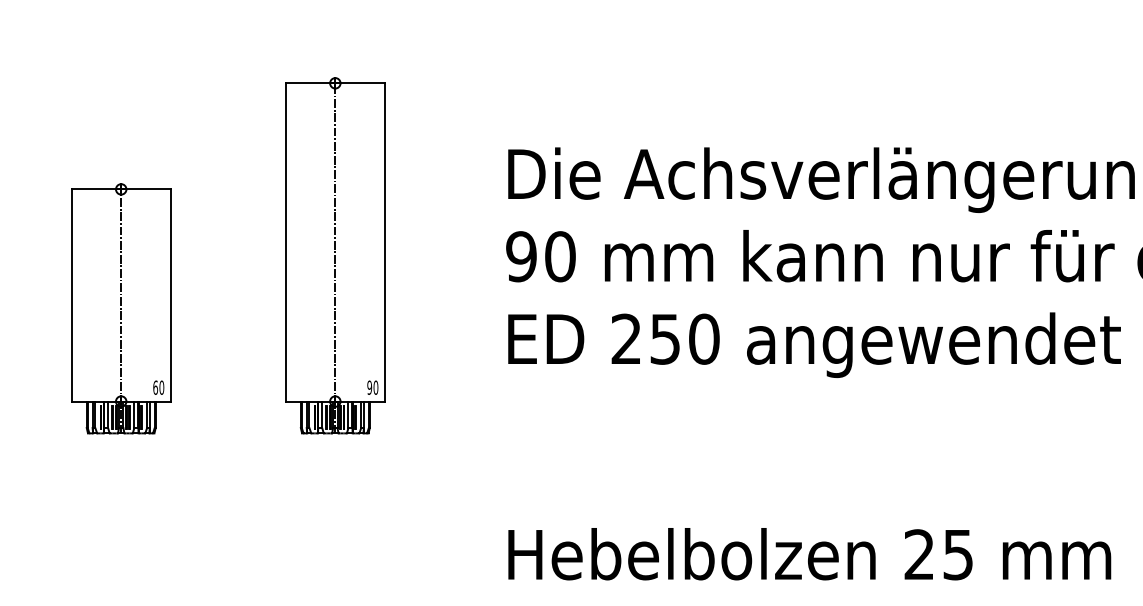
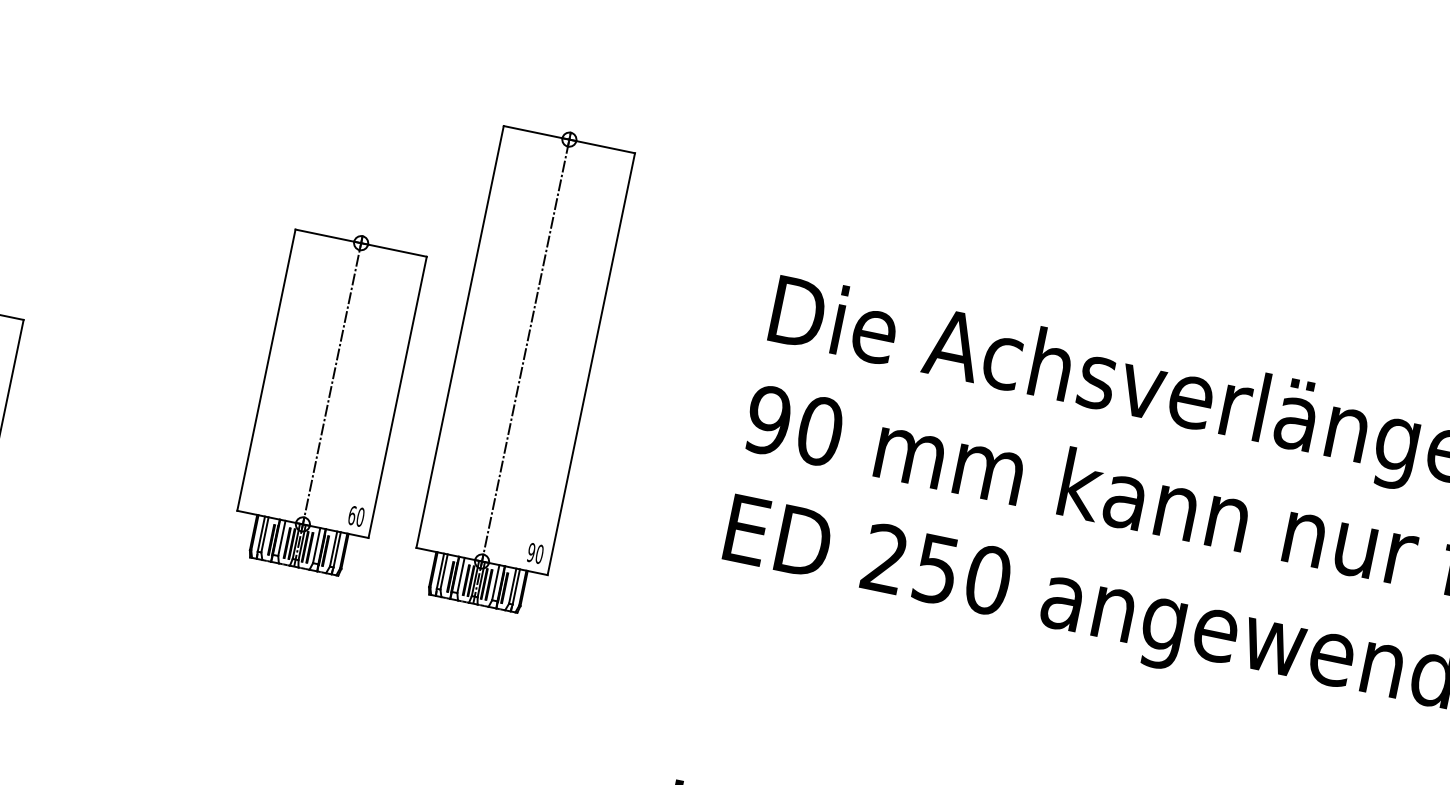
part: (121, 308) -> (328, 401), moved

